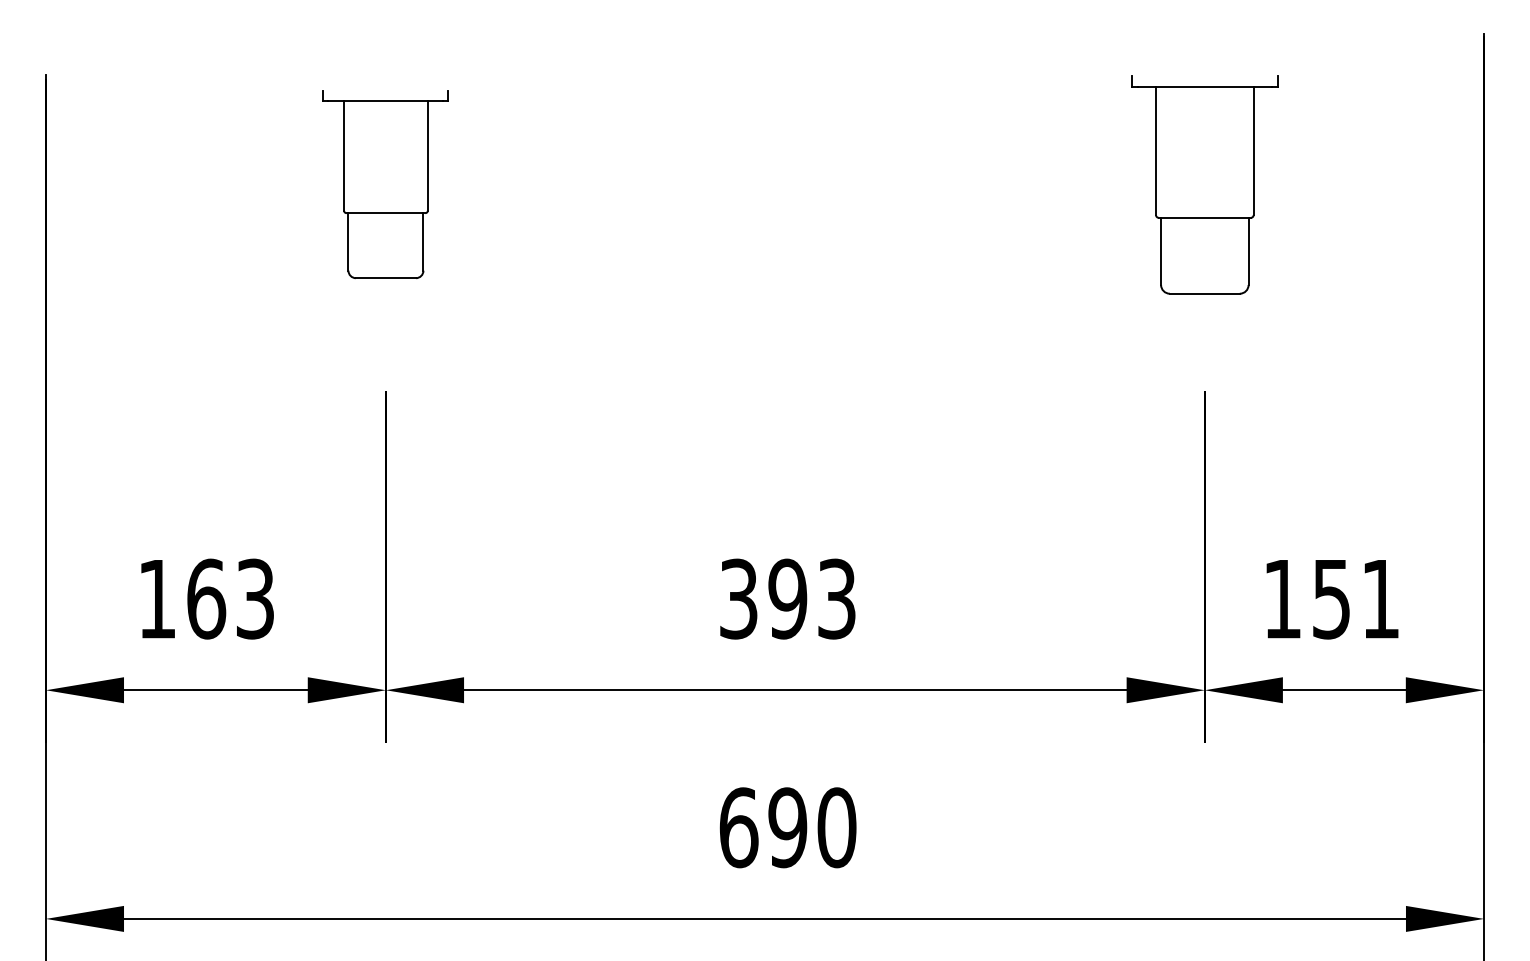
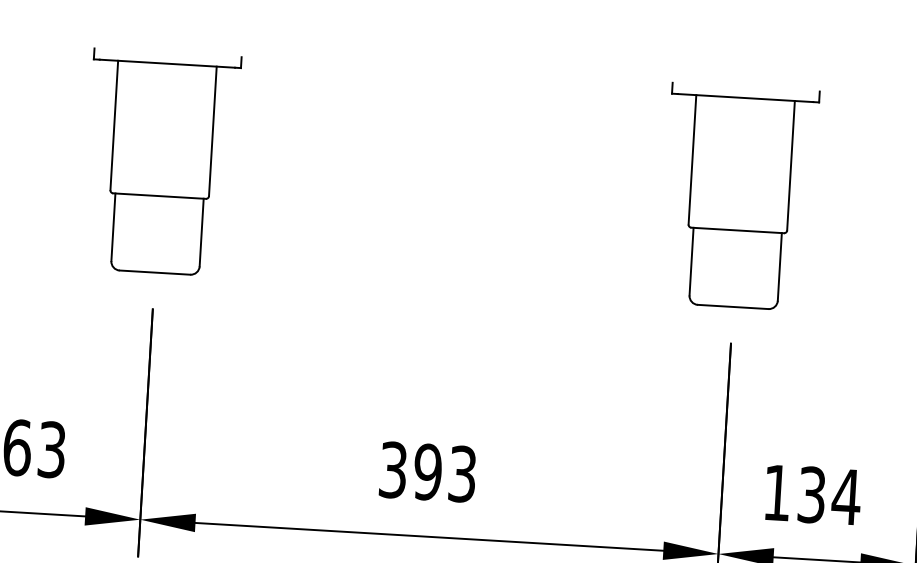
part: (385, 184) -> (161, 162), size x1.67
part: (1204, 184) -> (739, 196), size x1.43
text: (1357, 598) -> (830, 495), 151 -> 134

